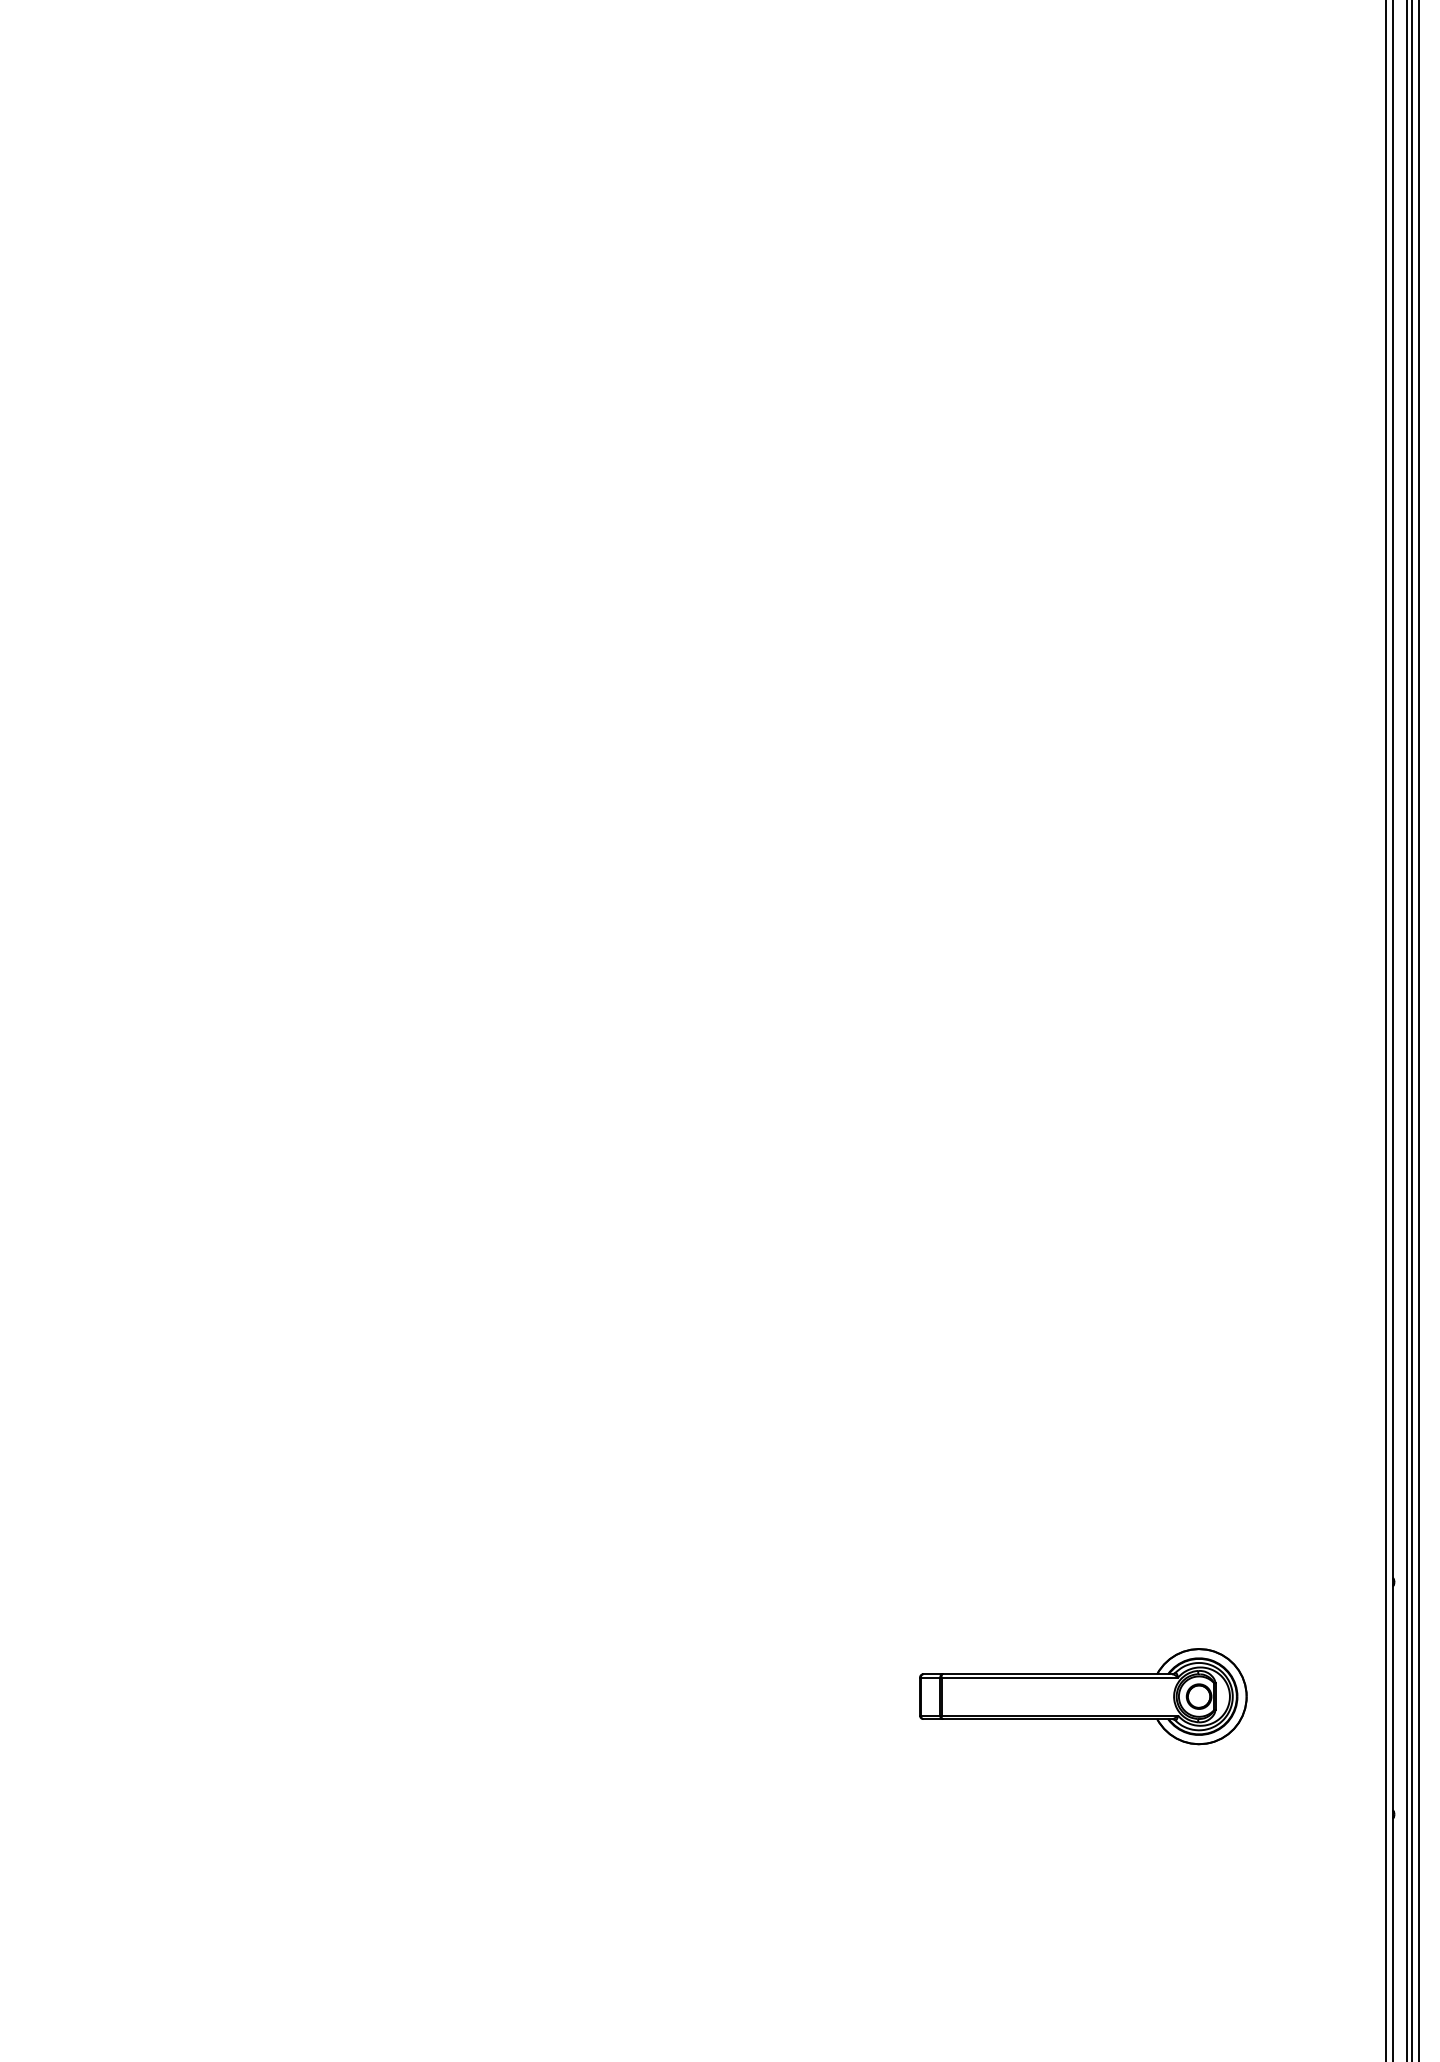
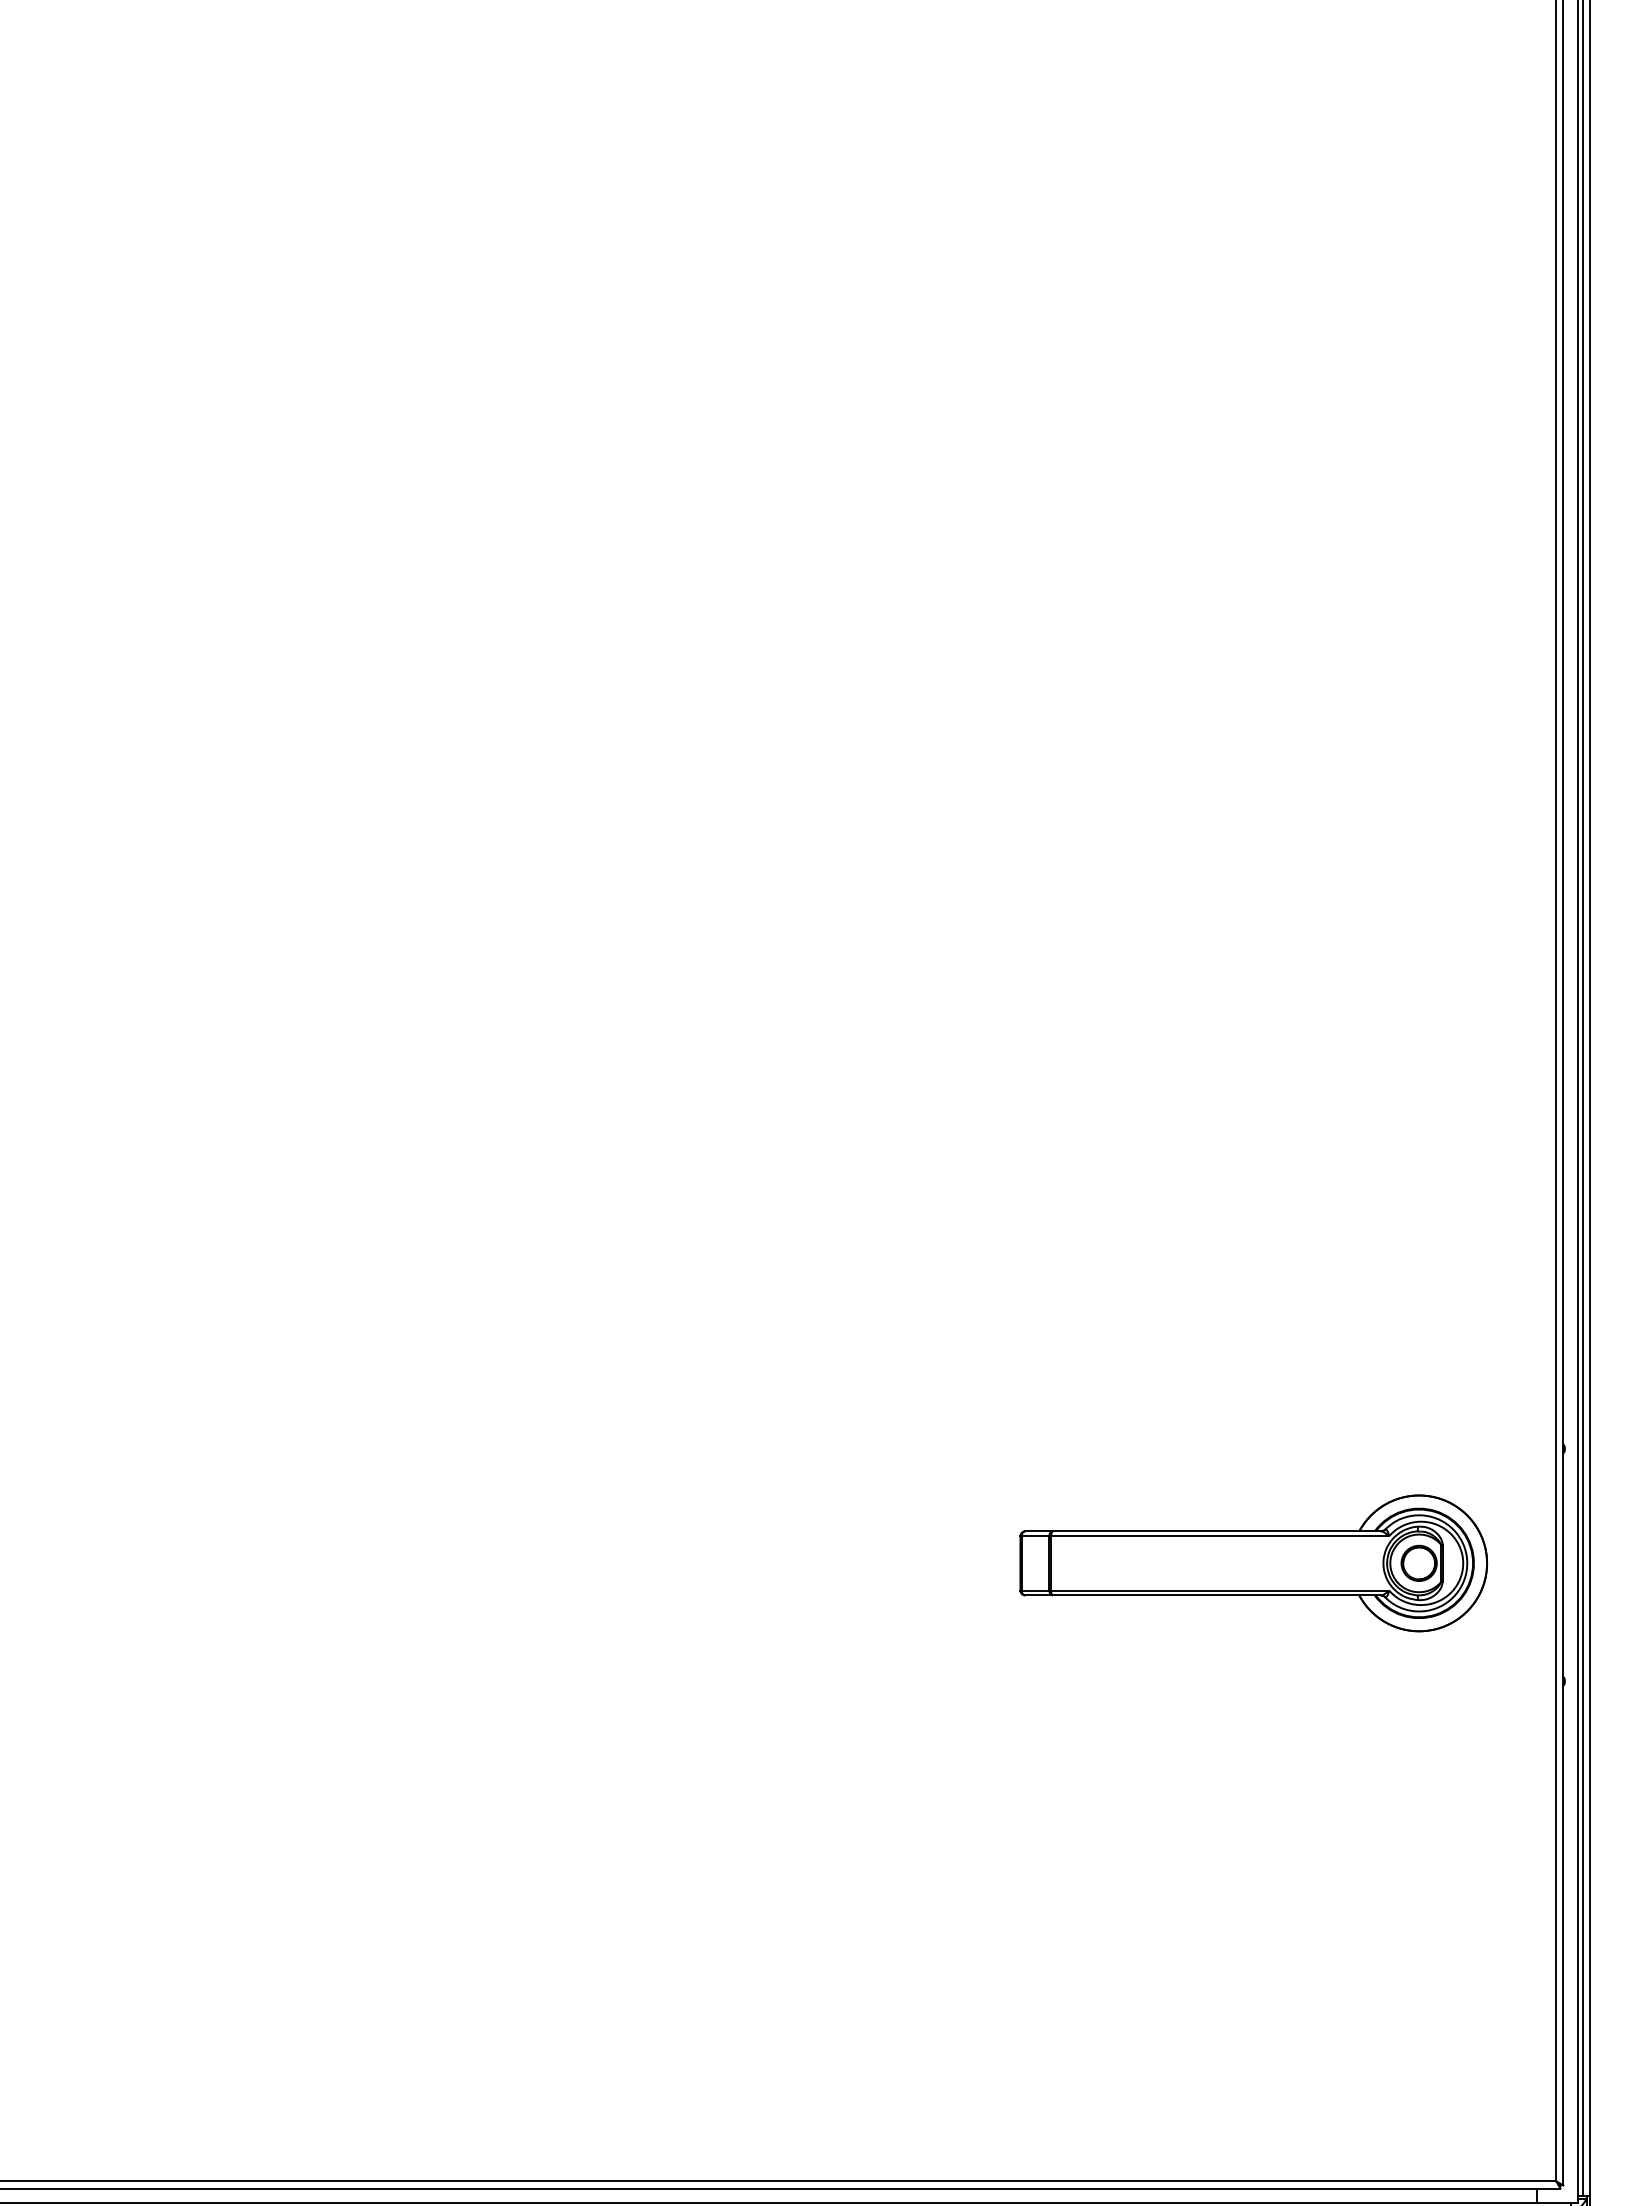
part: (1082, 1696) -> (1253, 1563), size x1.43

